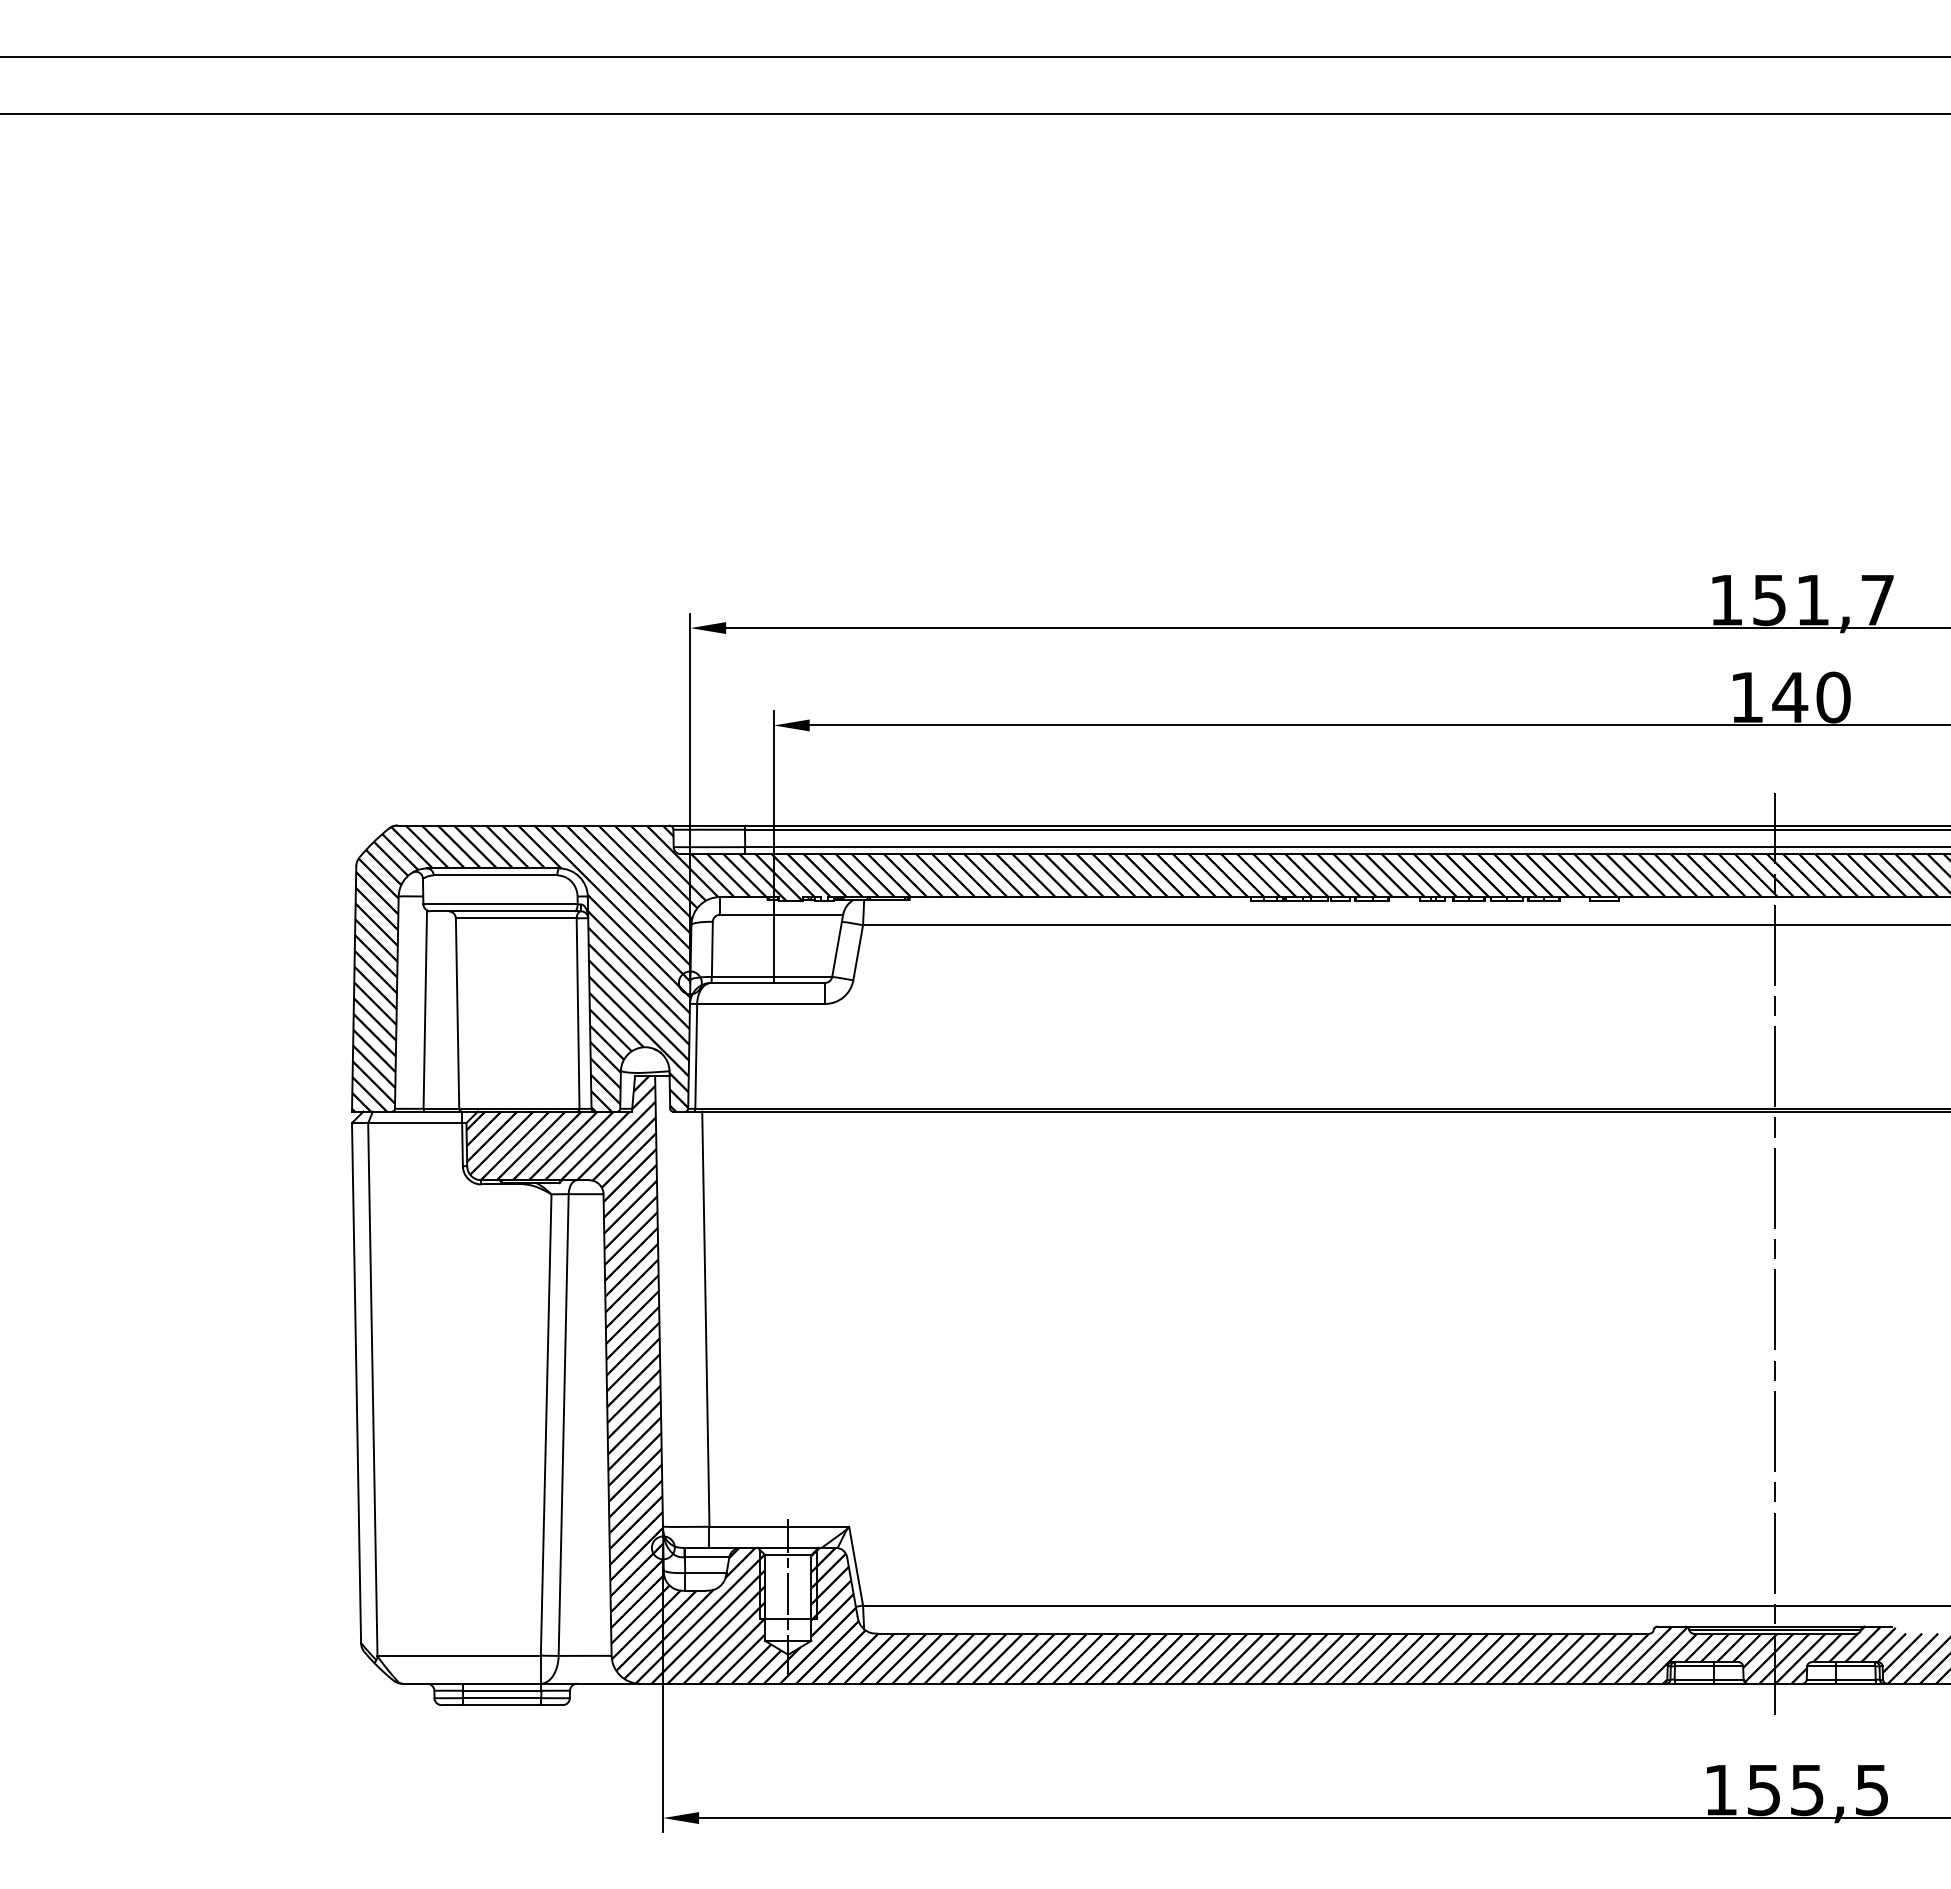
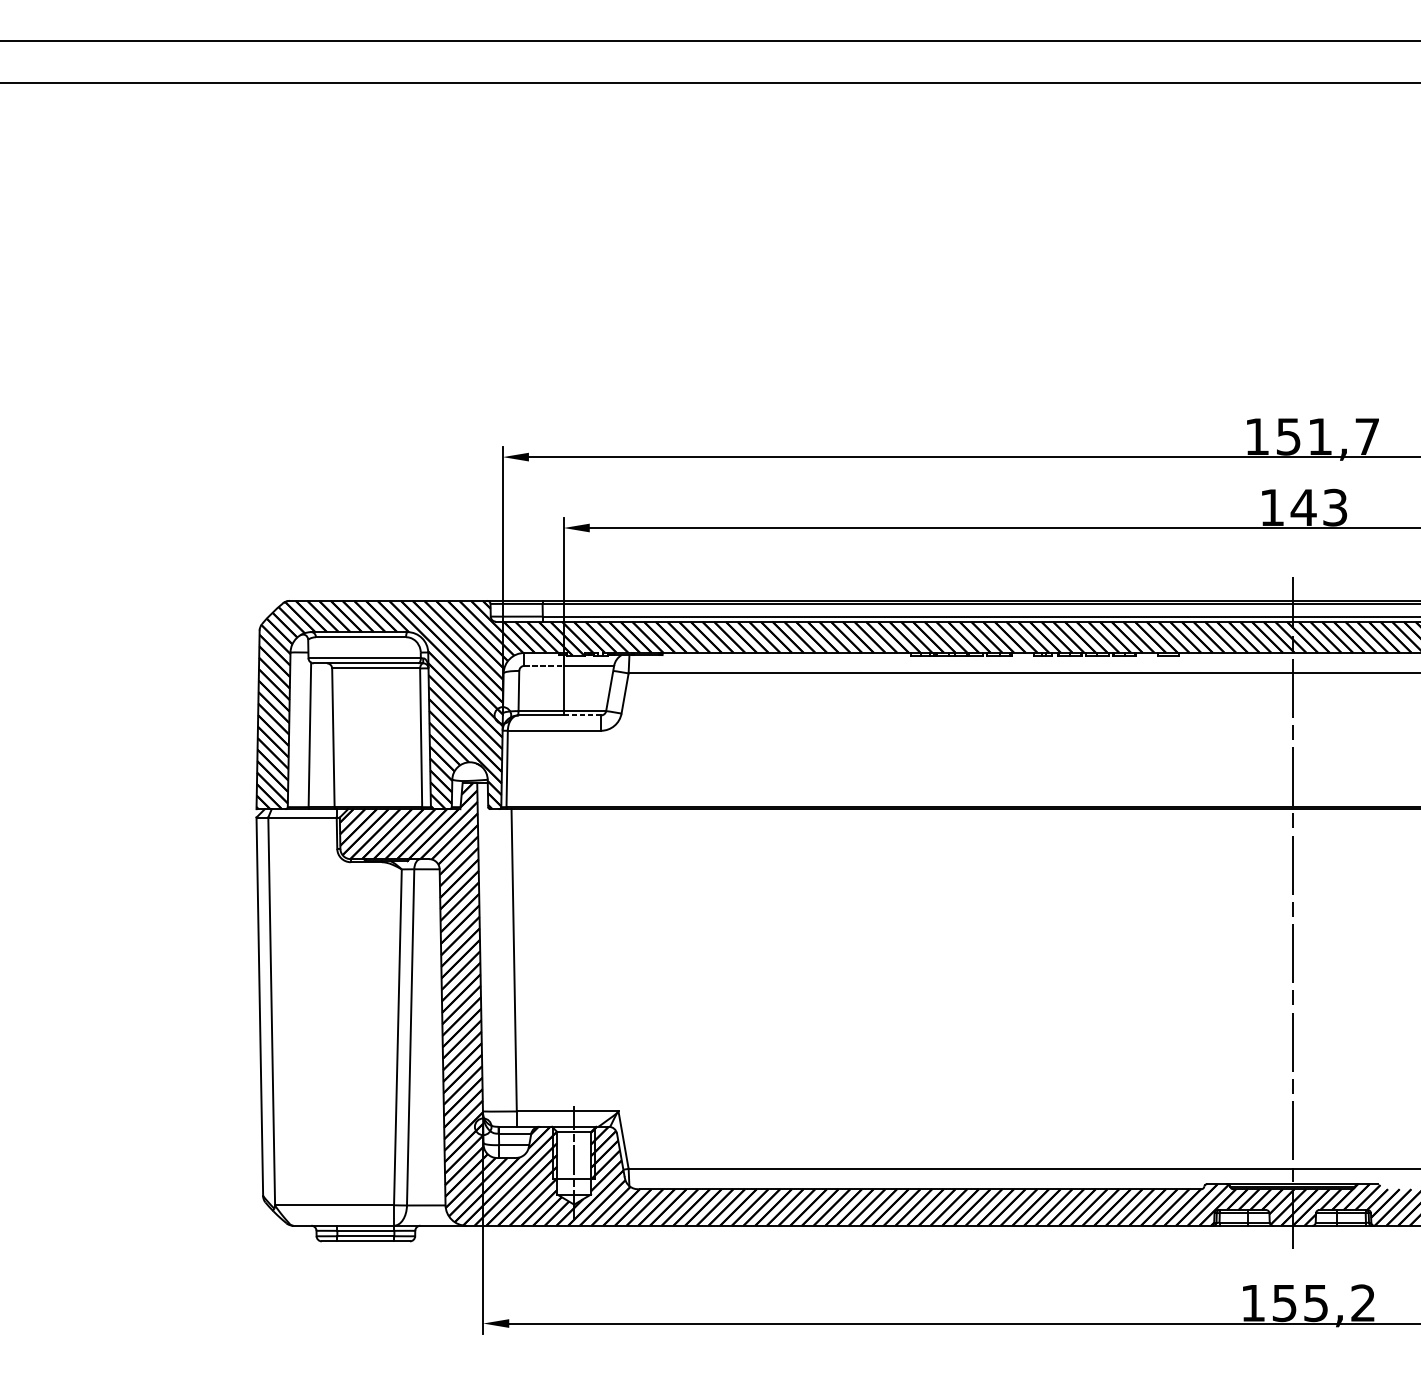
text: (1833, 697) -> (1335, 507), 140 -> 143
line: (746, 914) -> (543, 665), solid -> dashed
line: (799, 982) -> (582, 715), solid -> dashed
text: (1871, 1790) -> (1362, 1303), 155,5 -> 155,2

